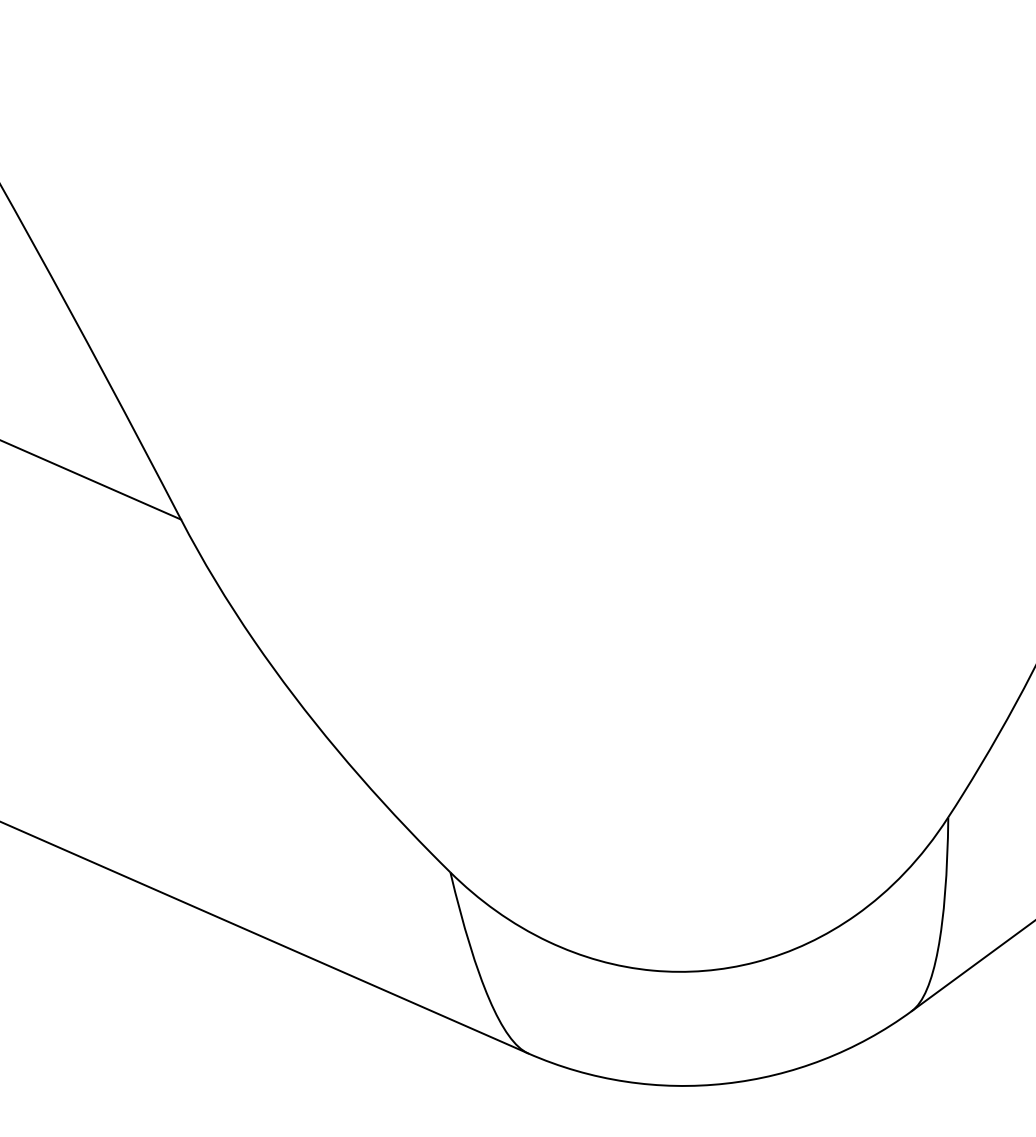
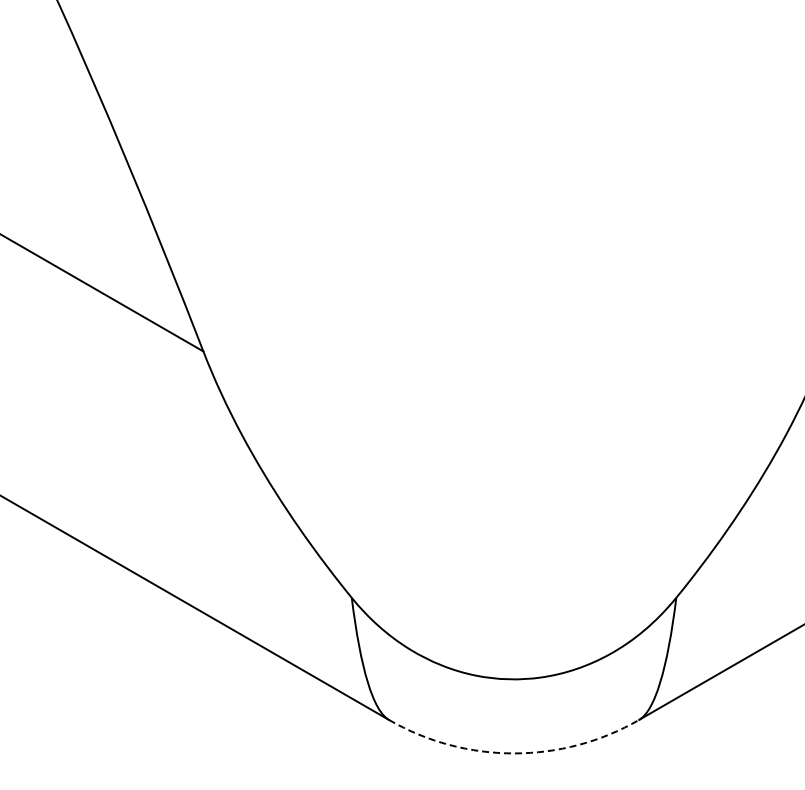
arc: (726, 1083) -> (514, 753), solid -> dashed

